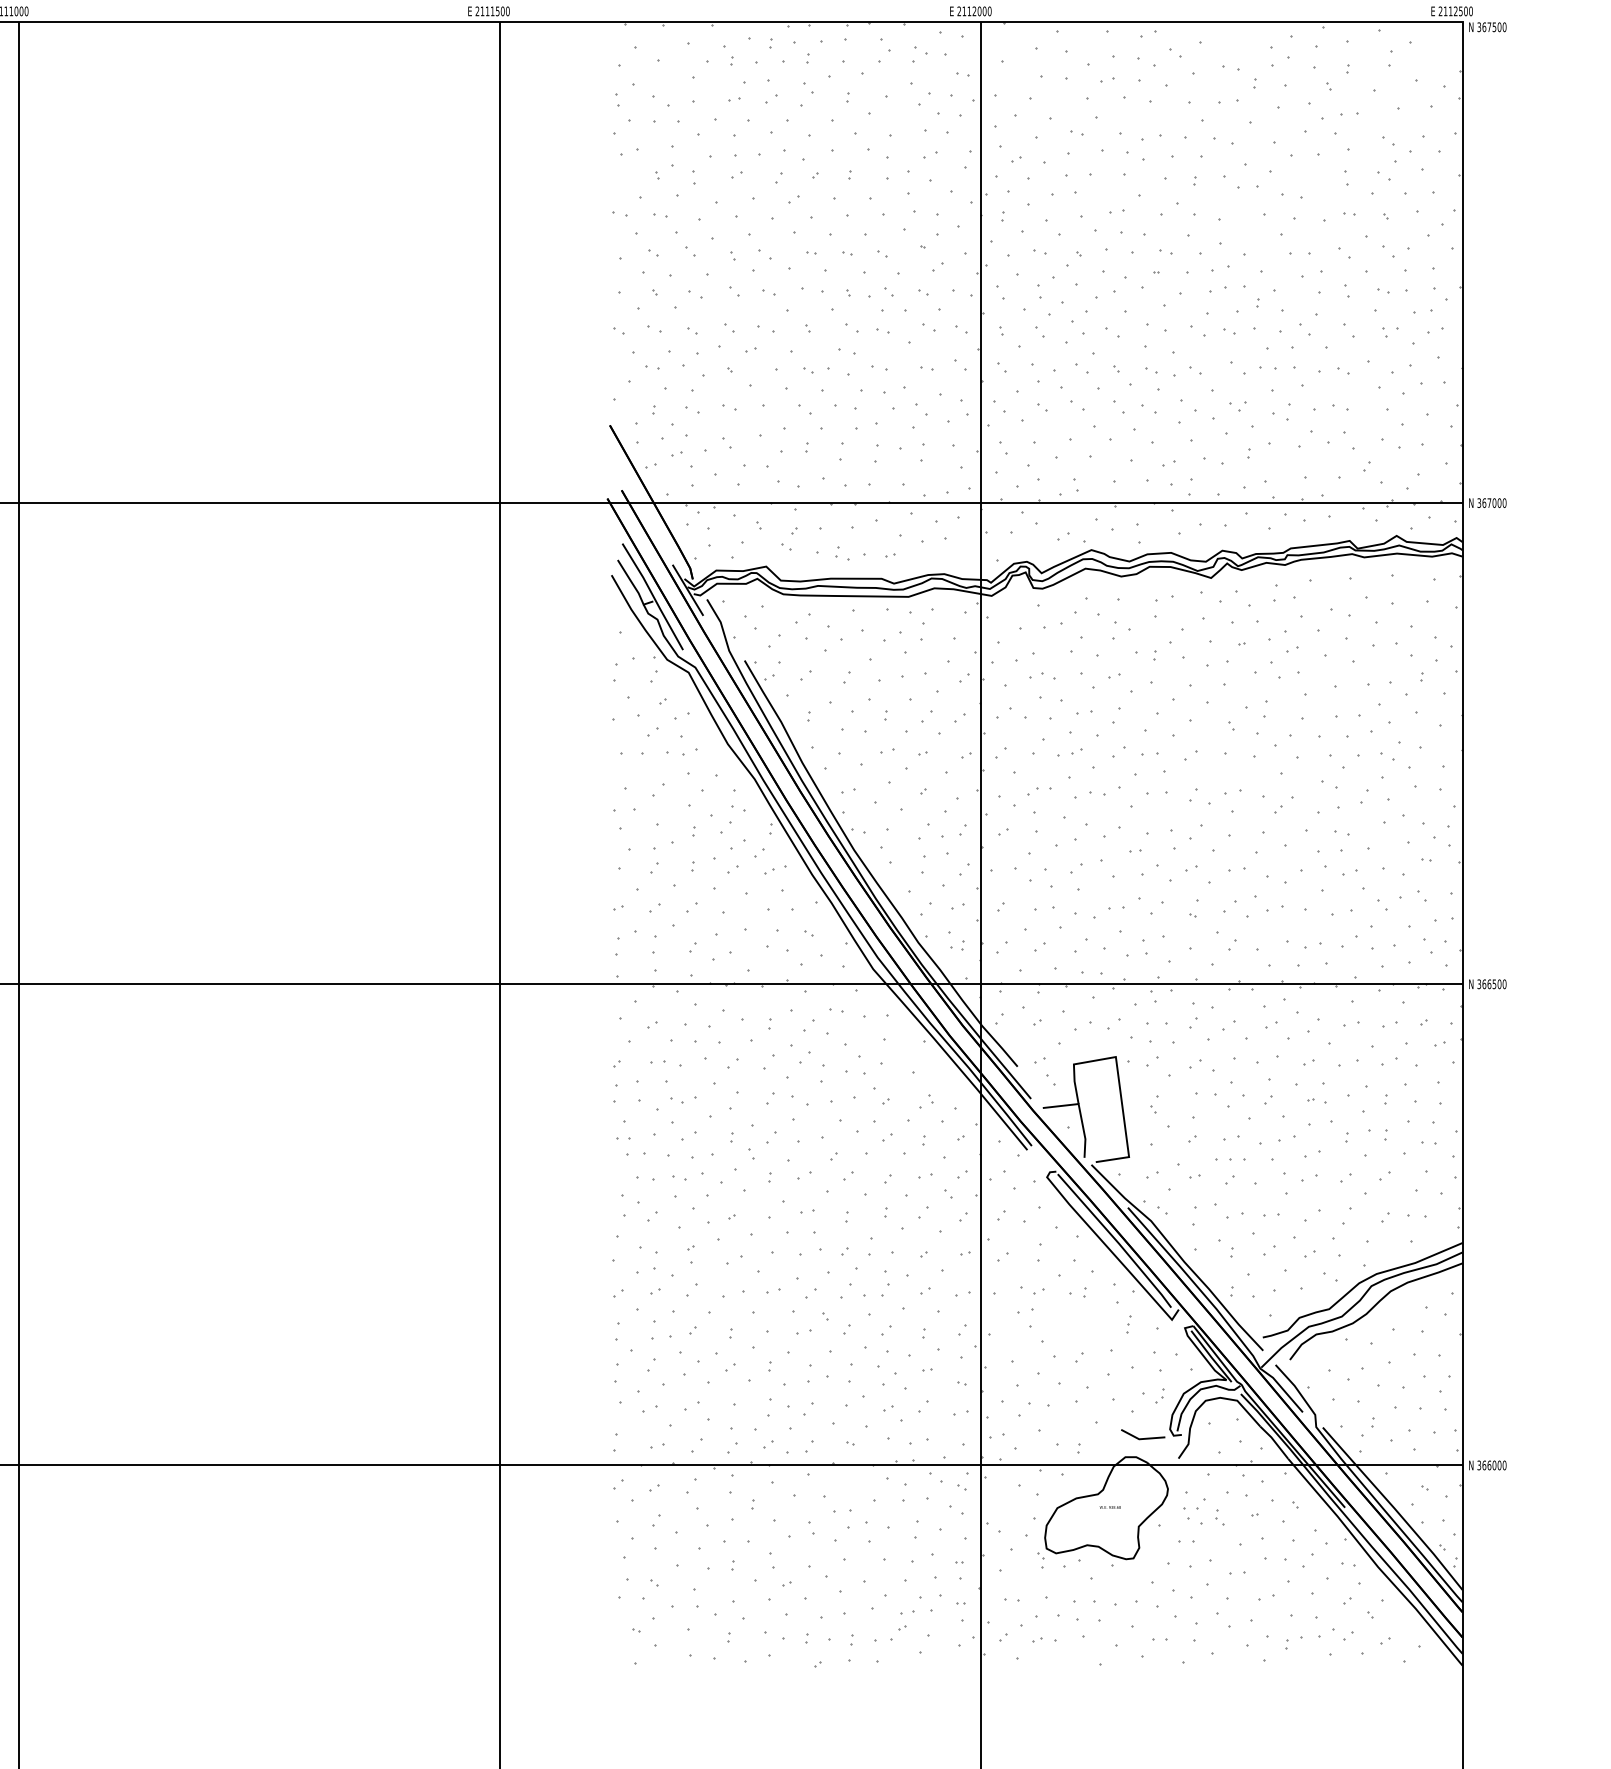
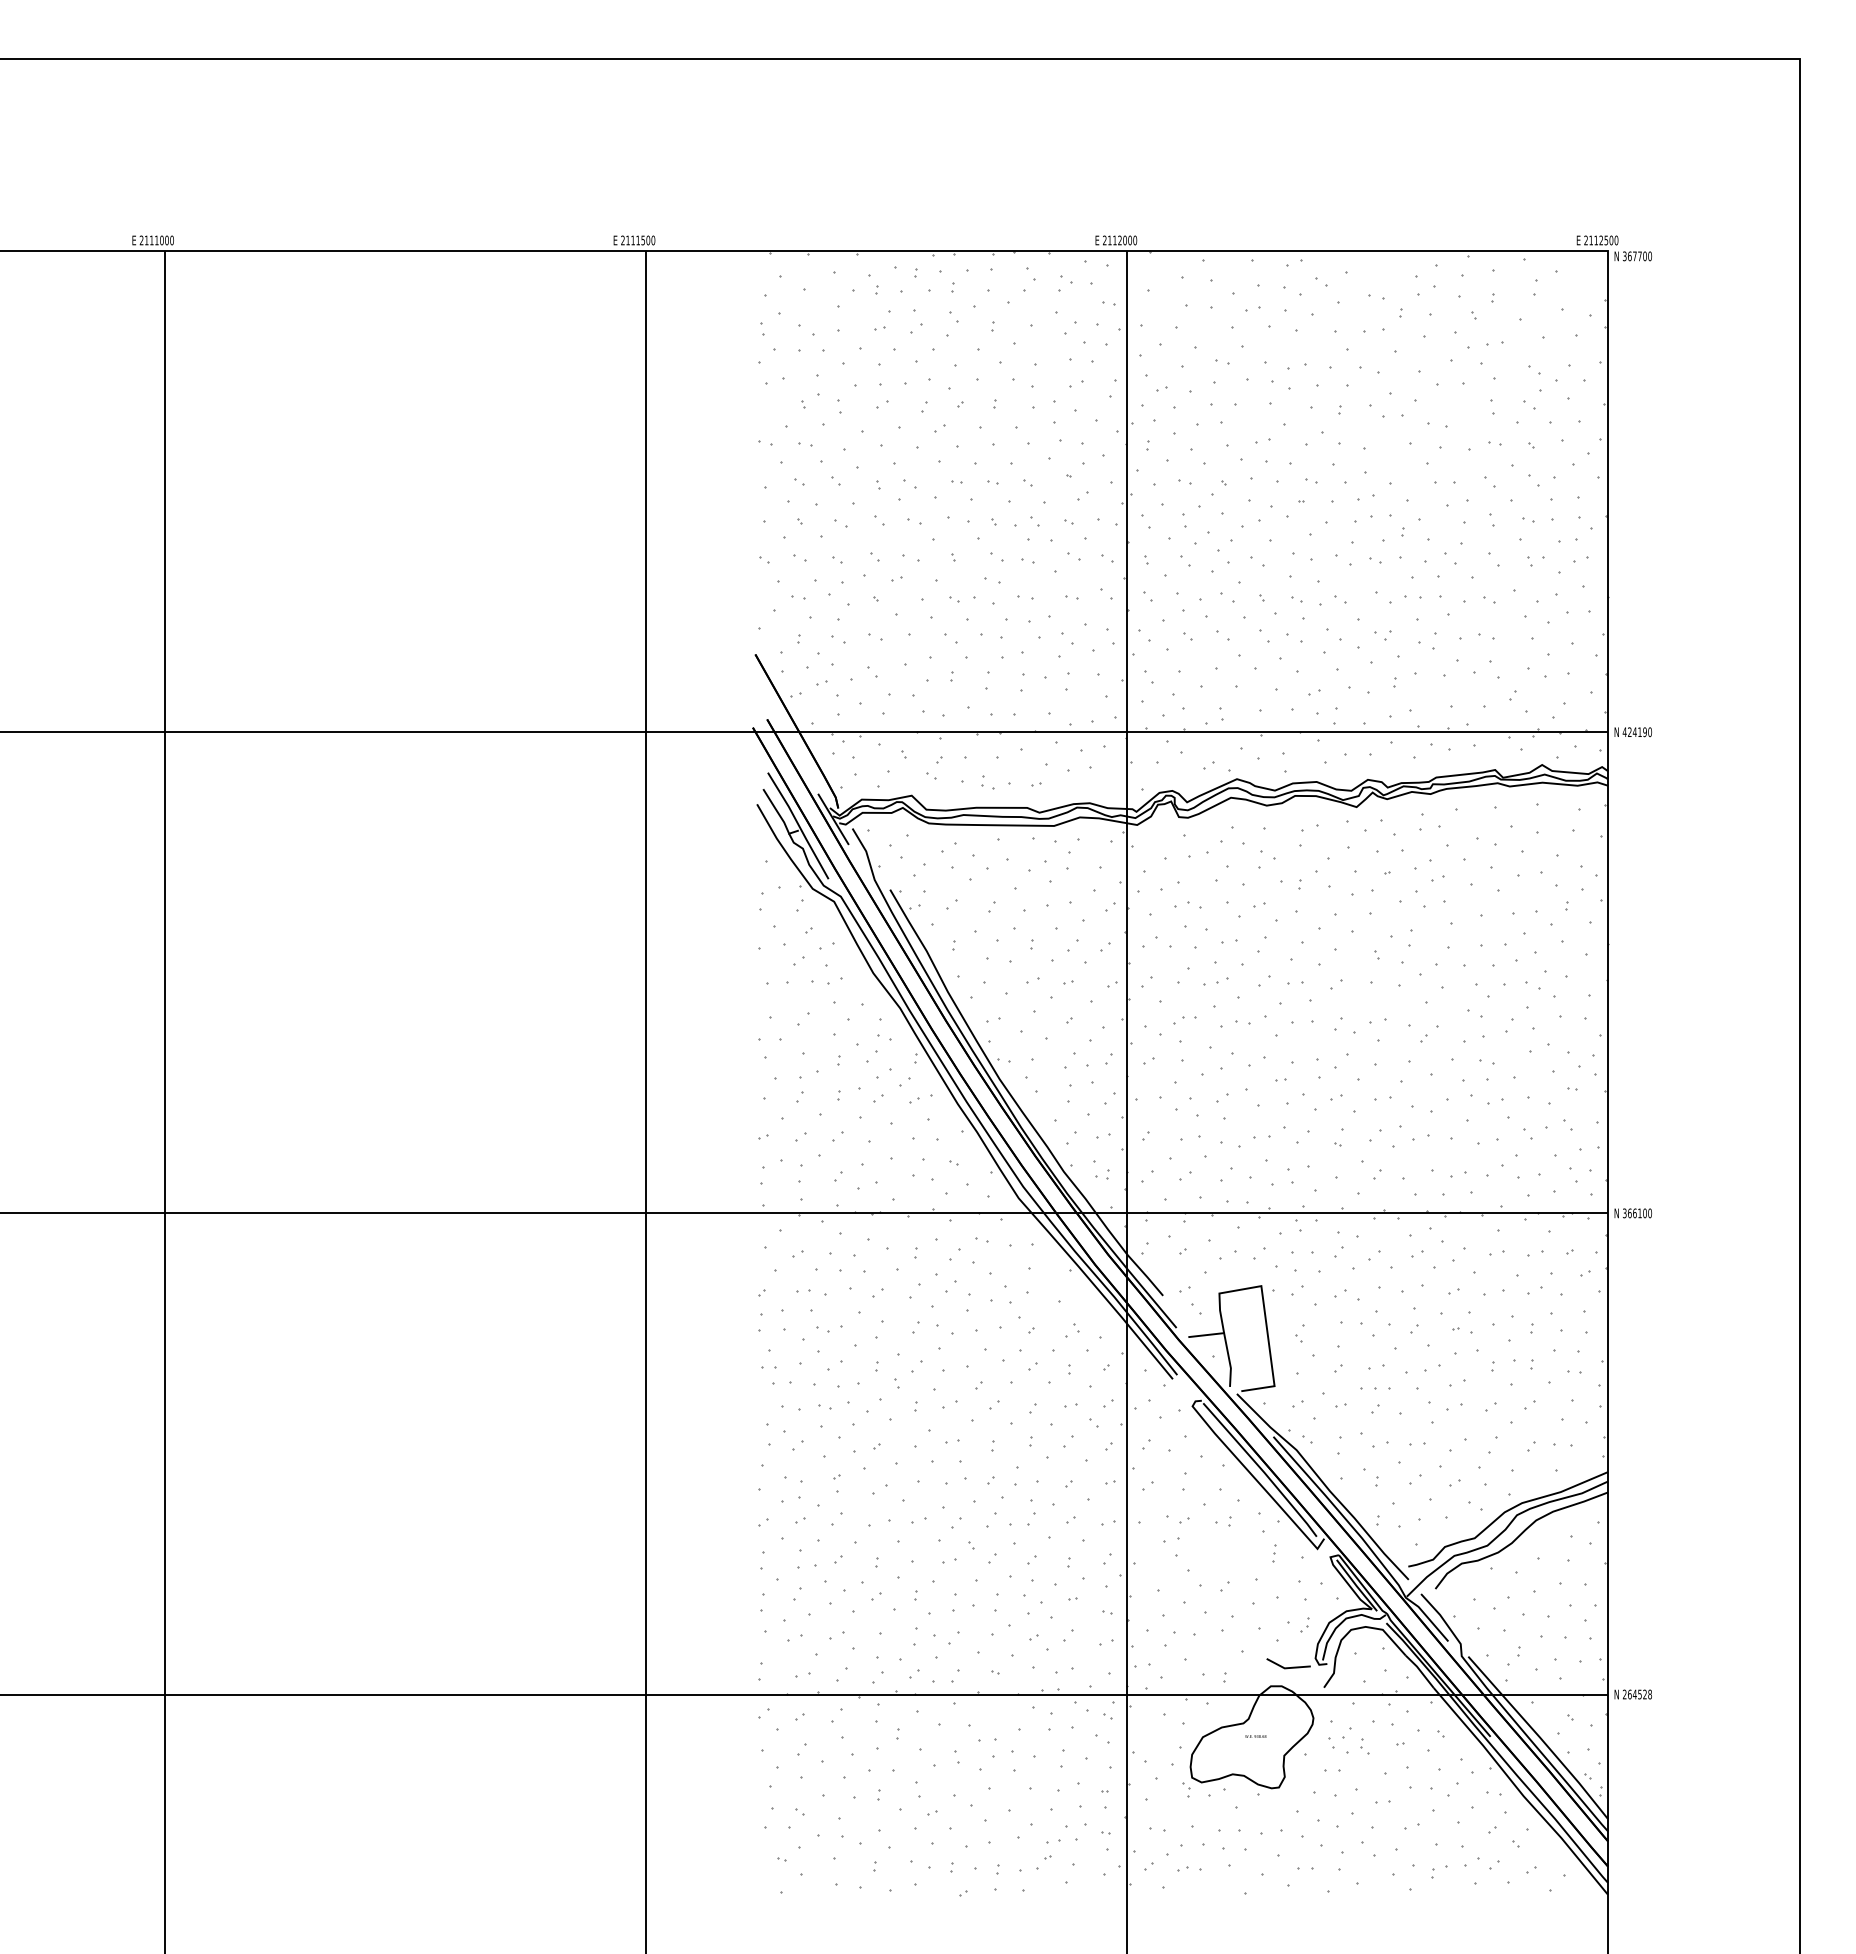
text: (1494, 27) -> (1639, 256), 367500 -> 367700
text: (1489, 503) -> (1634, 732), 367000 -> 424190
text: (1494, 984) -> (1639, 1213), 366500 -> 366100
text: (1492, 1465) -> (1637, 1694), 366000 -> 264528

